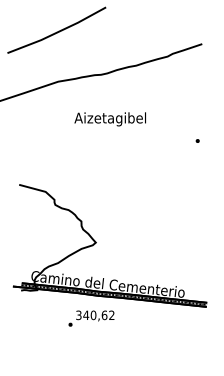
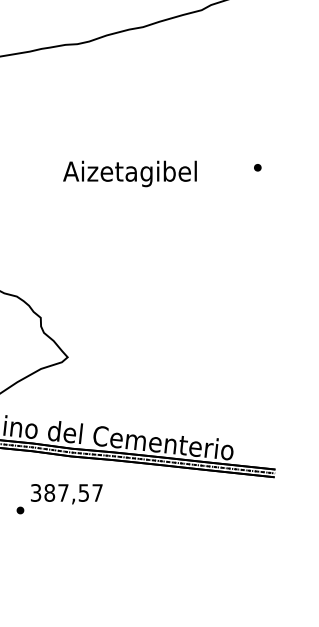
text: (109, 119) -> (128, 174), moved
text: (98, 315) -> (72, 493), 340,62 -> 387,57

